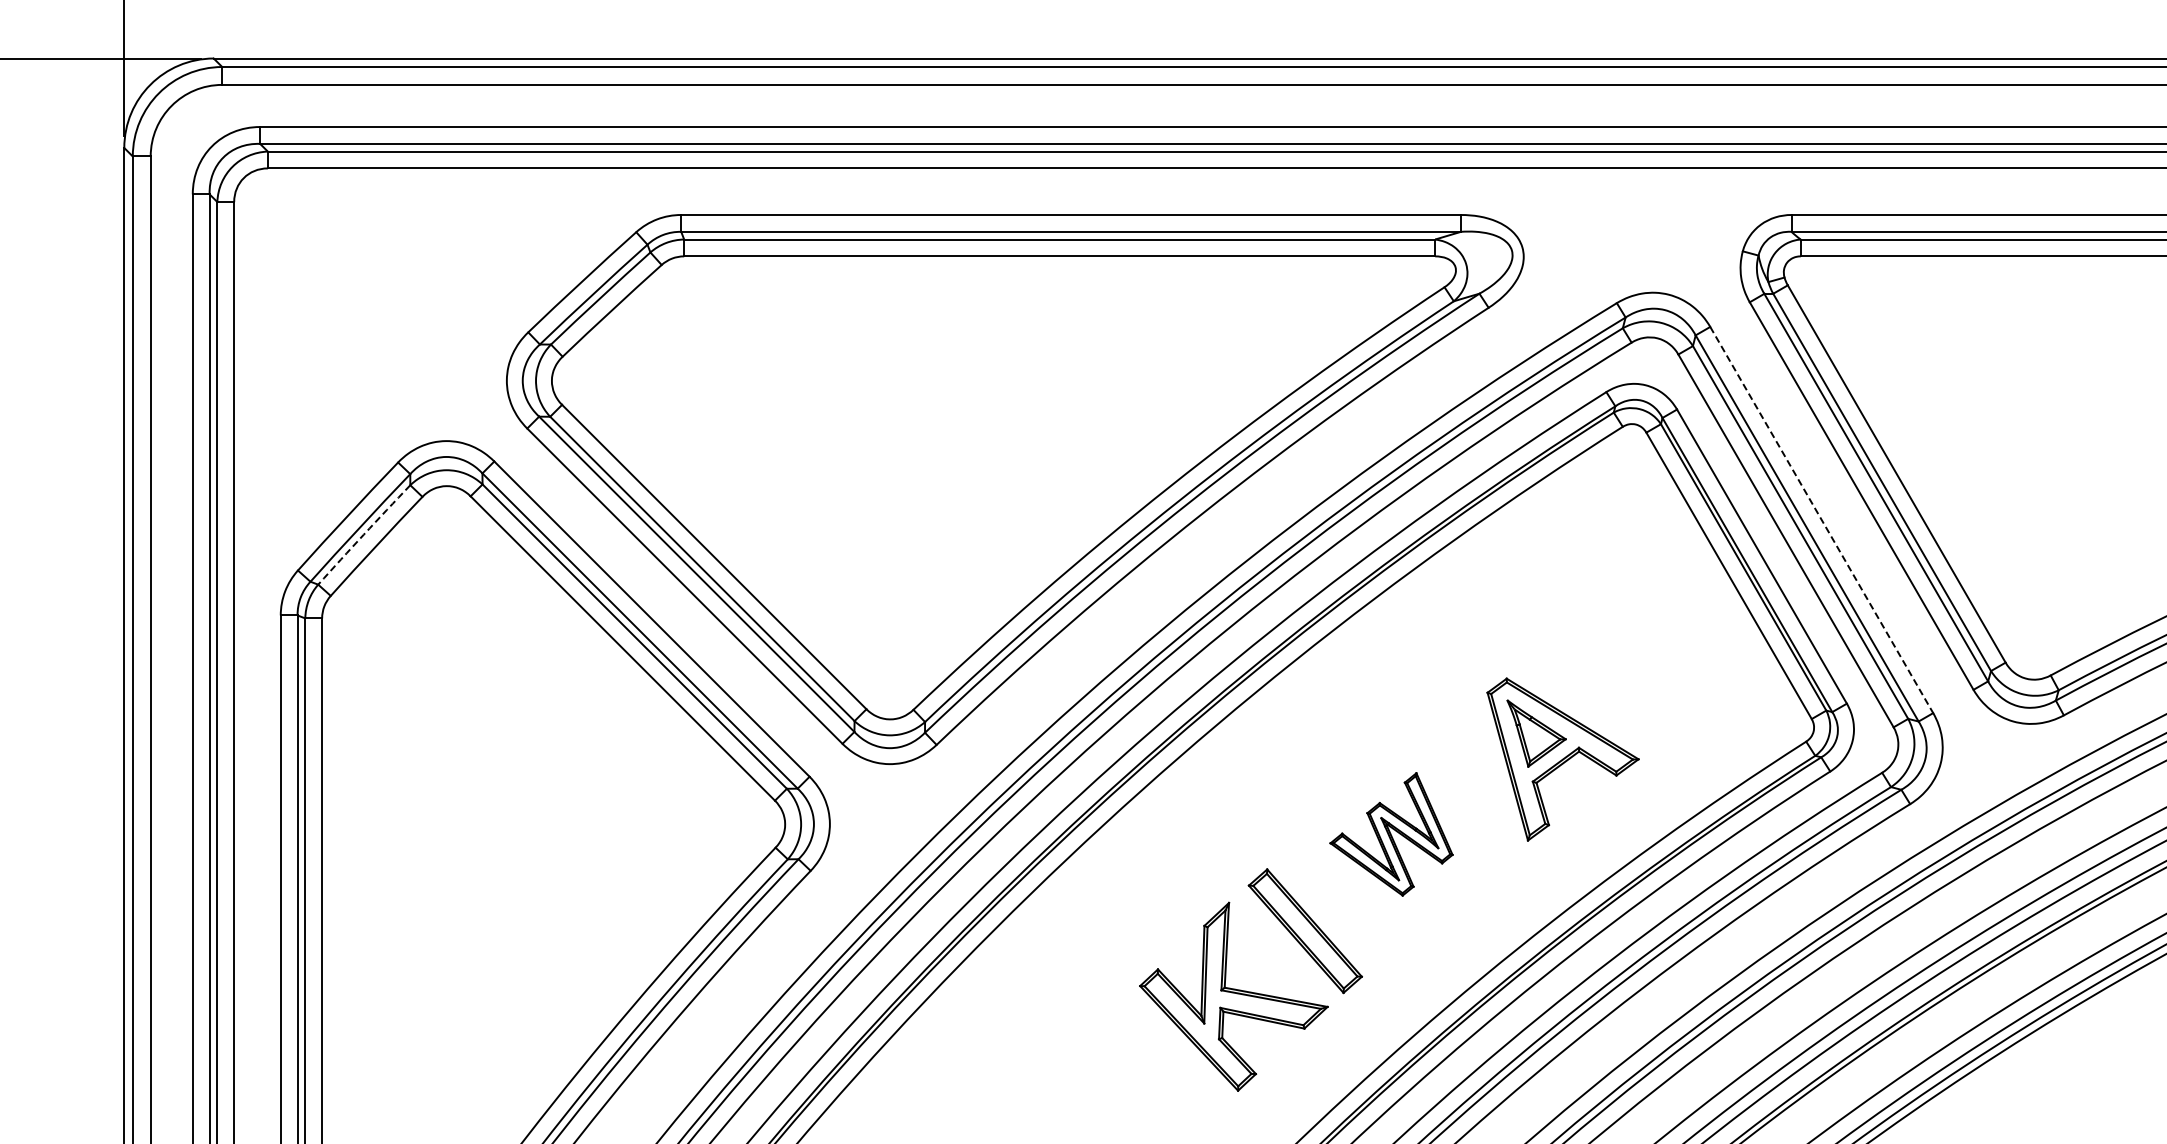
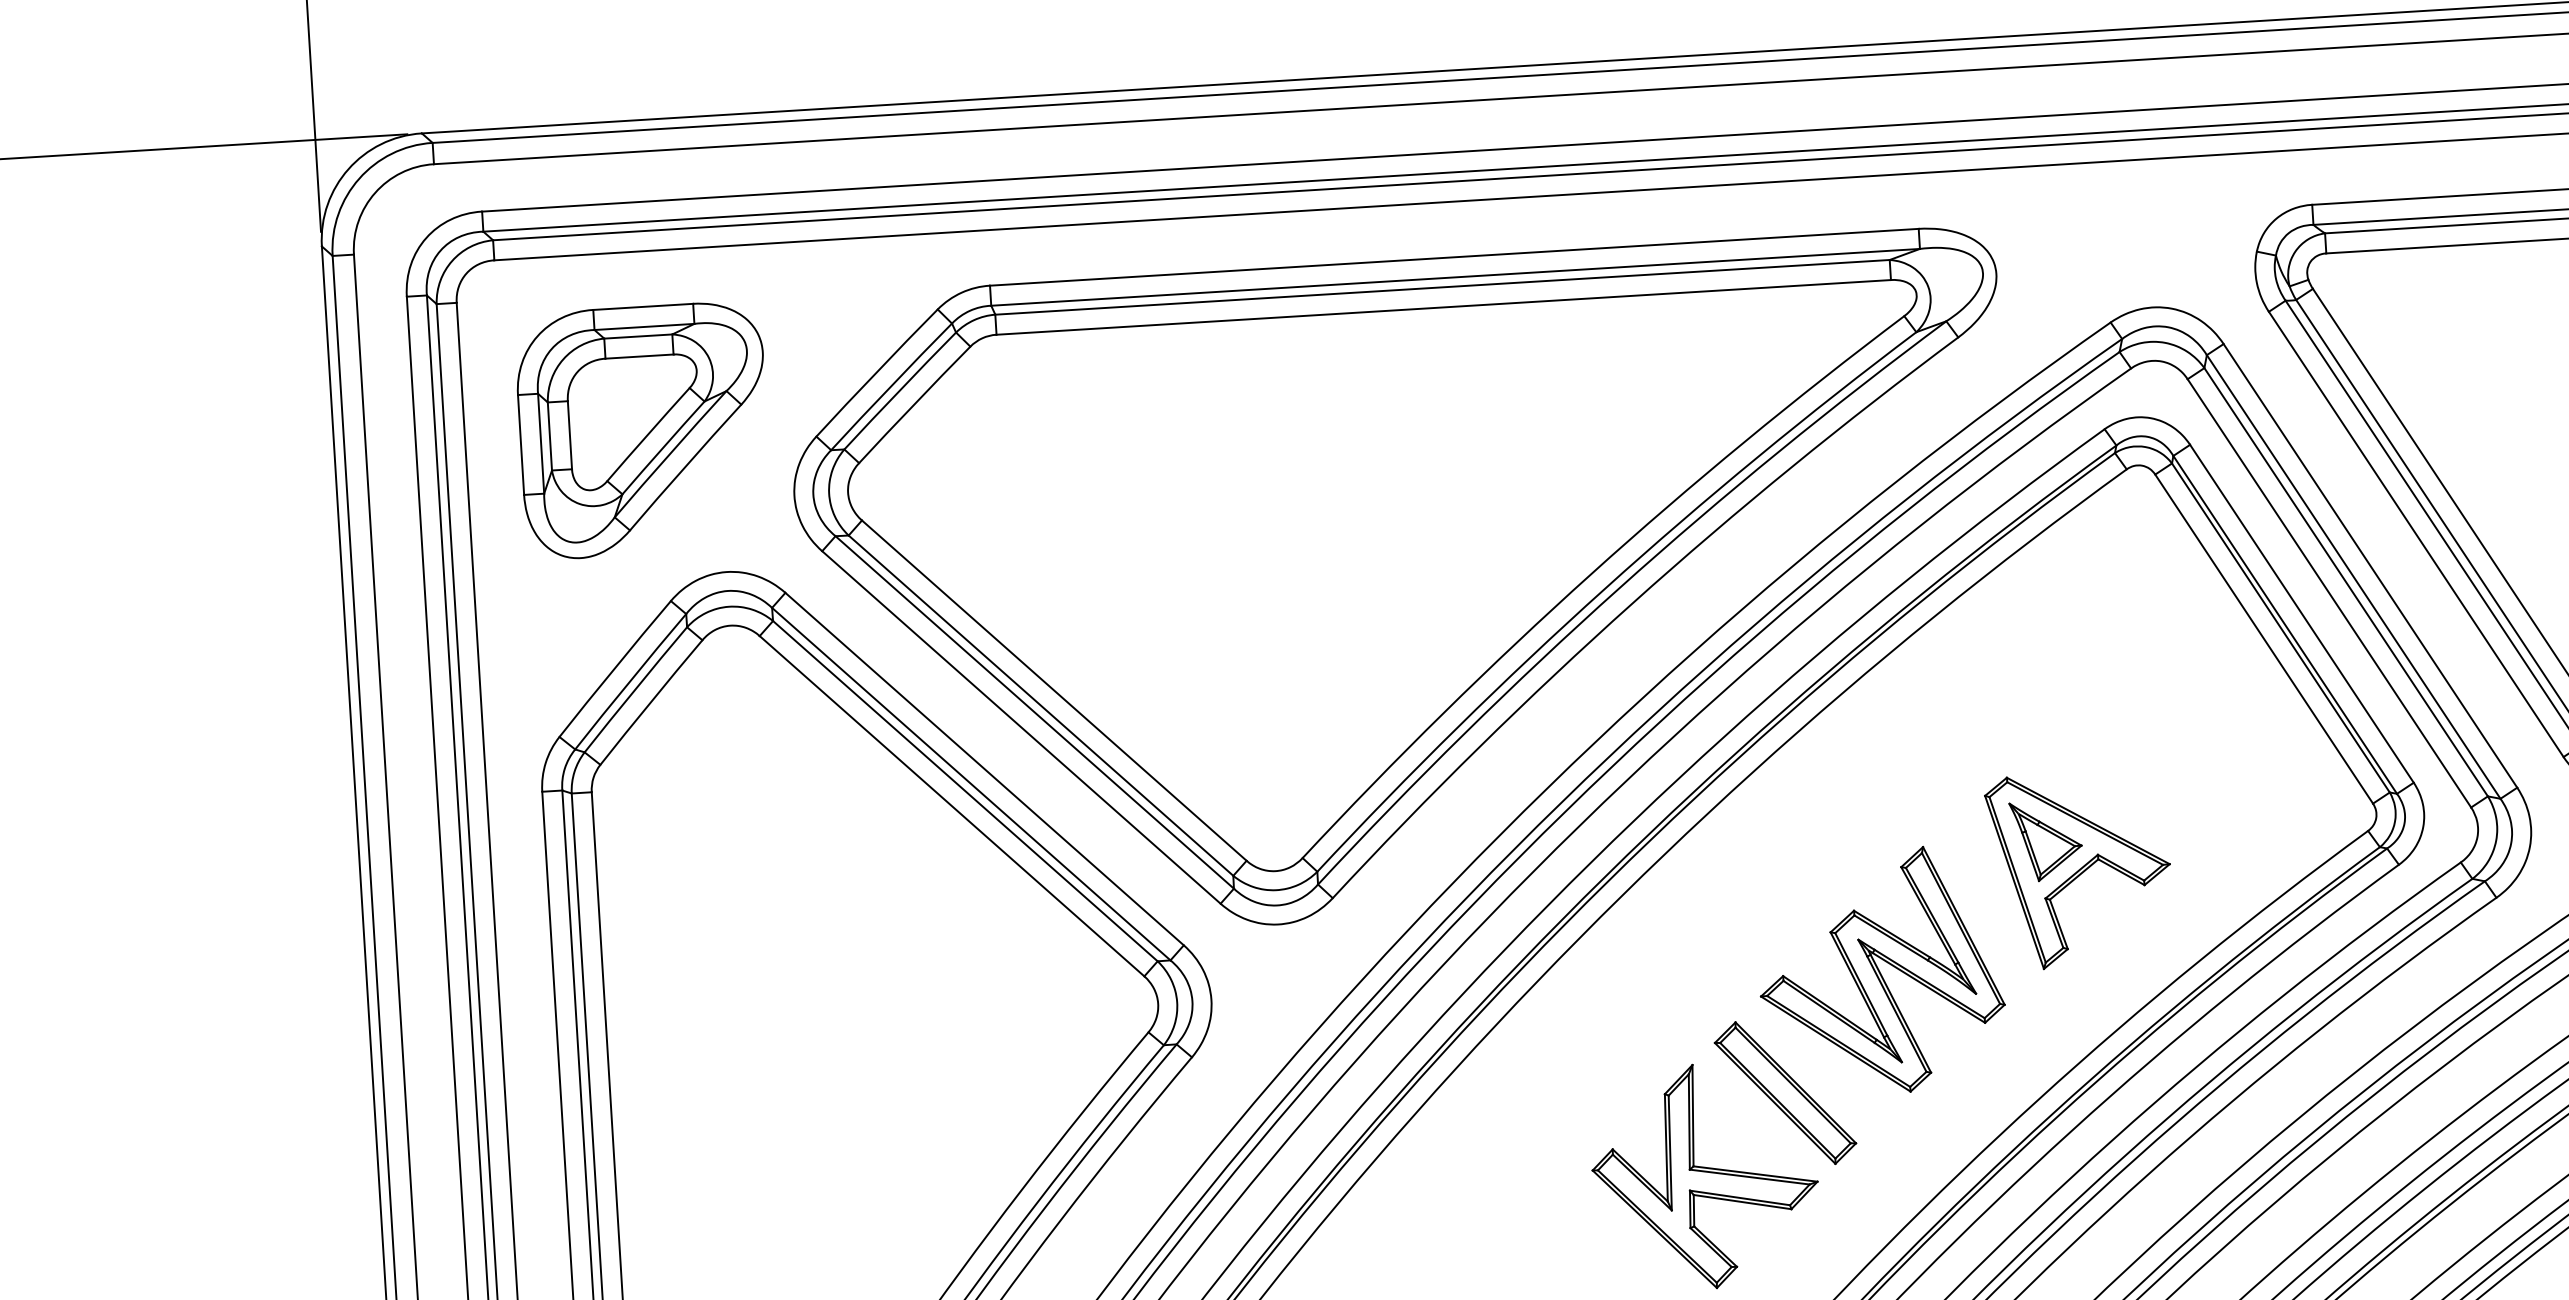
part: (383, 318) -> (642, 430), added
line: (1821, 520) -> (2370, 566), dashed -> solid
arc: (363, 534) -> (634, 689), dashed -> solid
part: (1391, 834) -> (1880, 971), size x1.67

